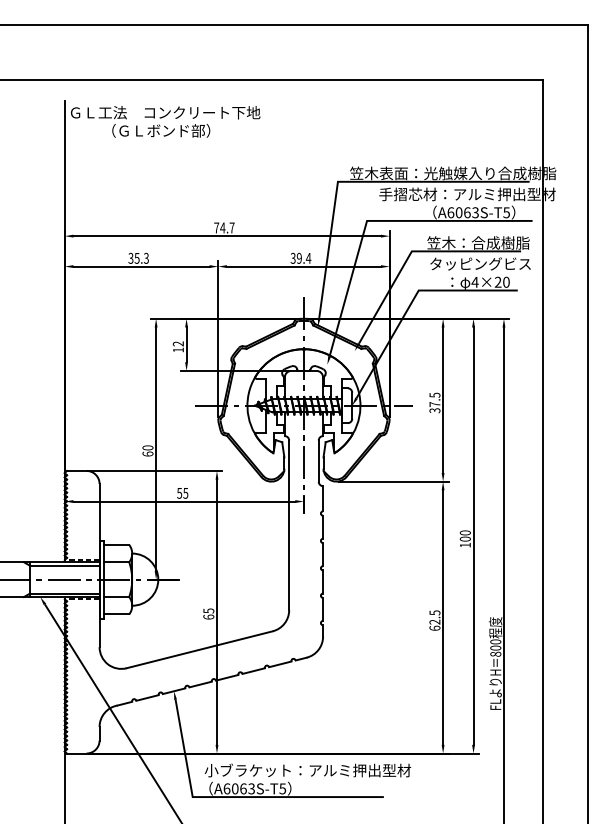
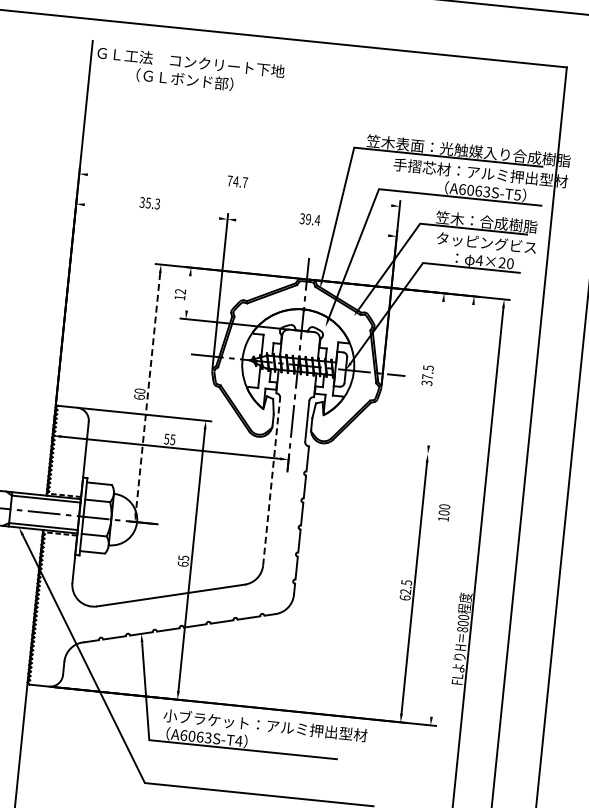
line: (226, 236) -> (238, 190), removed
line: (141, 266) -> (151, 211), removed
line: (303, 266) -> (311, 227), removed
line: (186, 344) -> (188, 293), removed
line: (443, 399) -> (436, 373), removed
line: (156, 449) -> (148, 393), solid -> dashed
line: (393, 481) -> (378, 448), removed
line: (289, 525) -> (271, 481), solid -> dashed
line: (473, 535) -> (452, 510), removed
text: (282, 788) -> (238, 740), A6063S-T5 -> A6063S-T4

